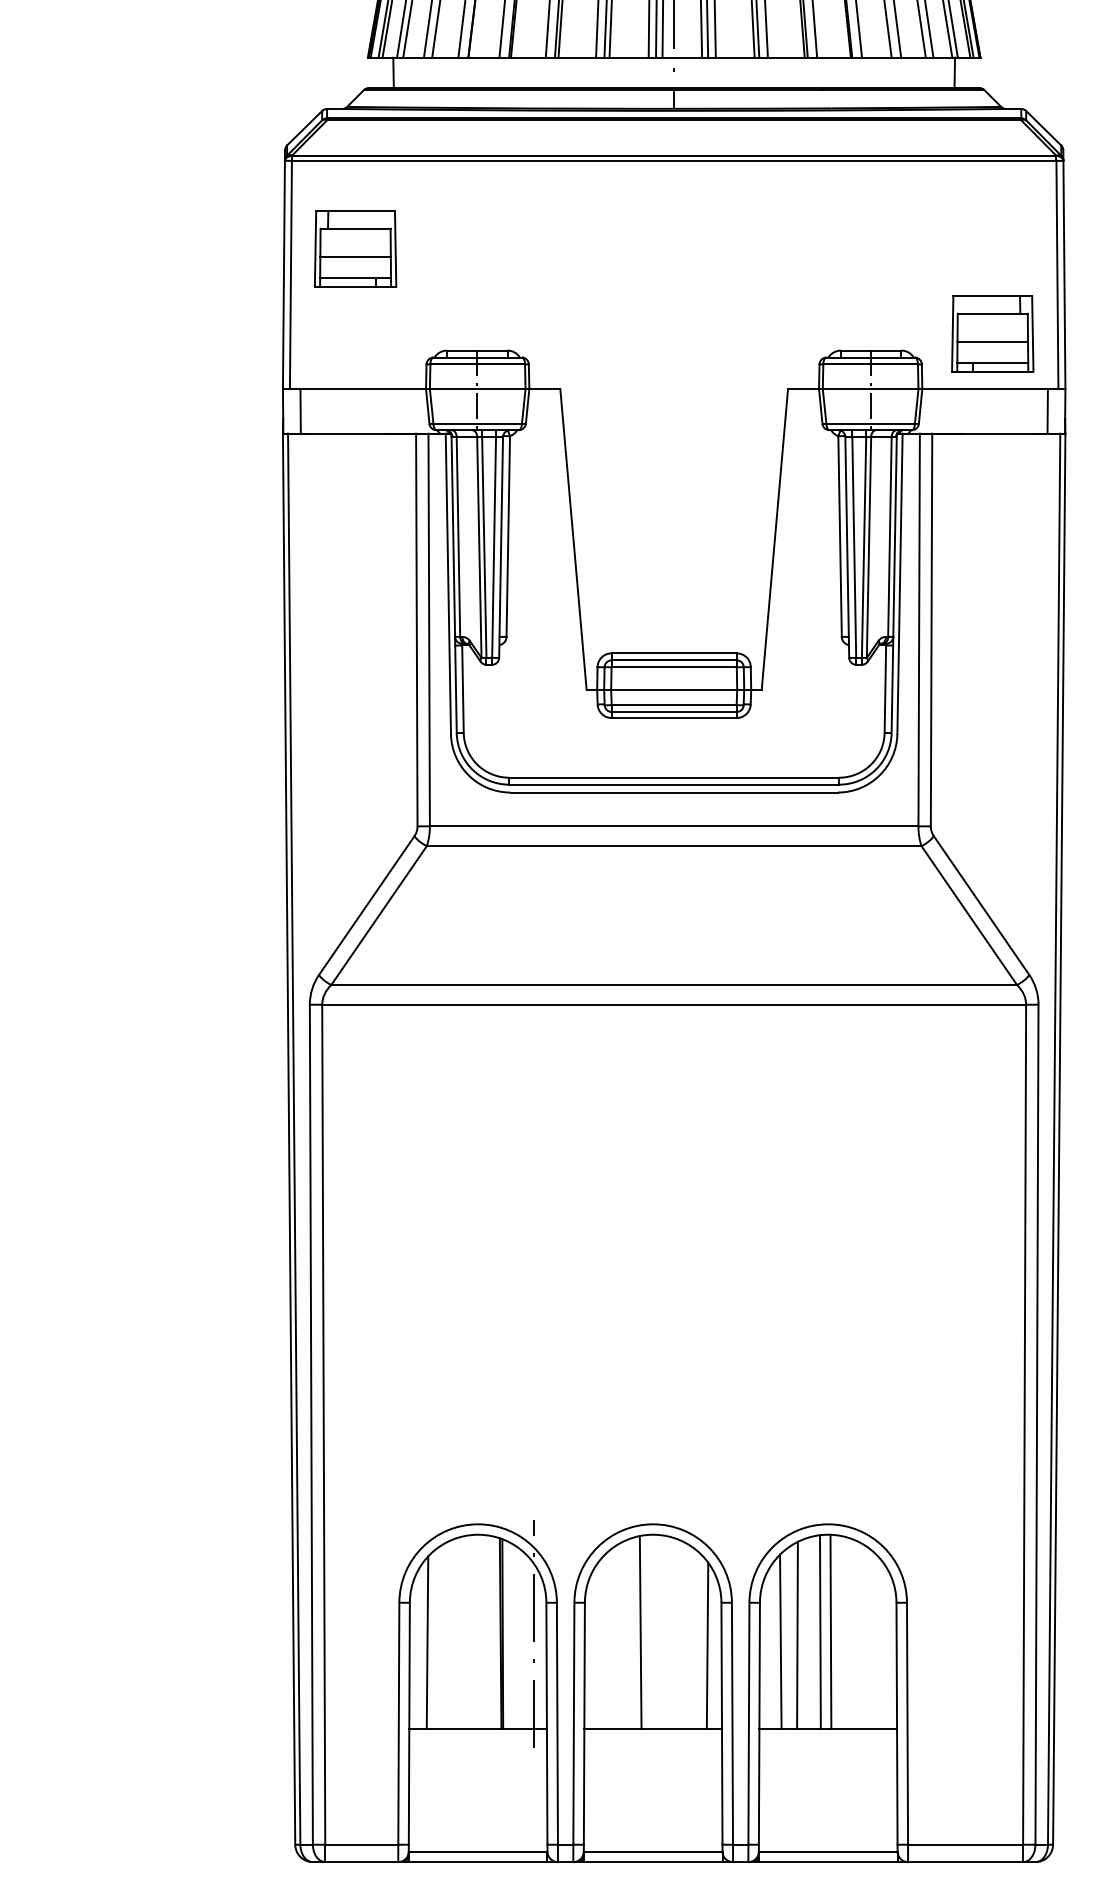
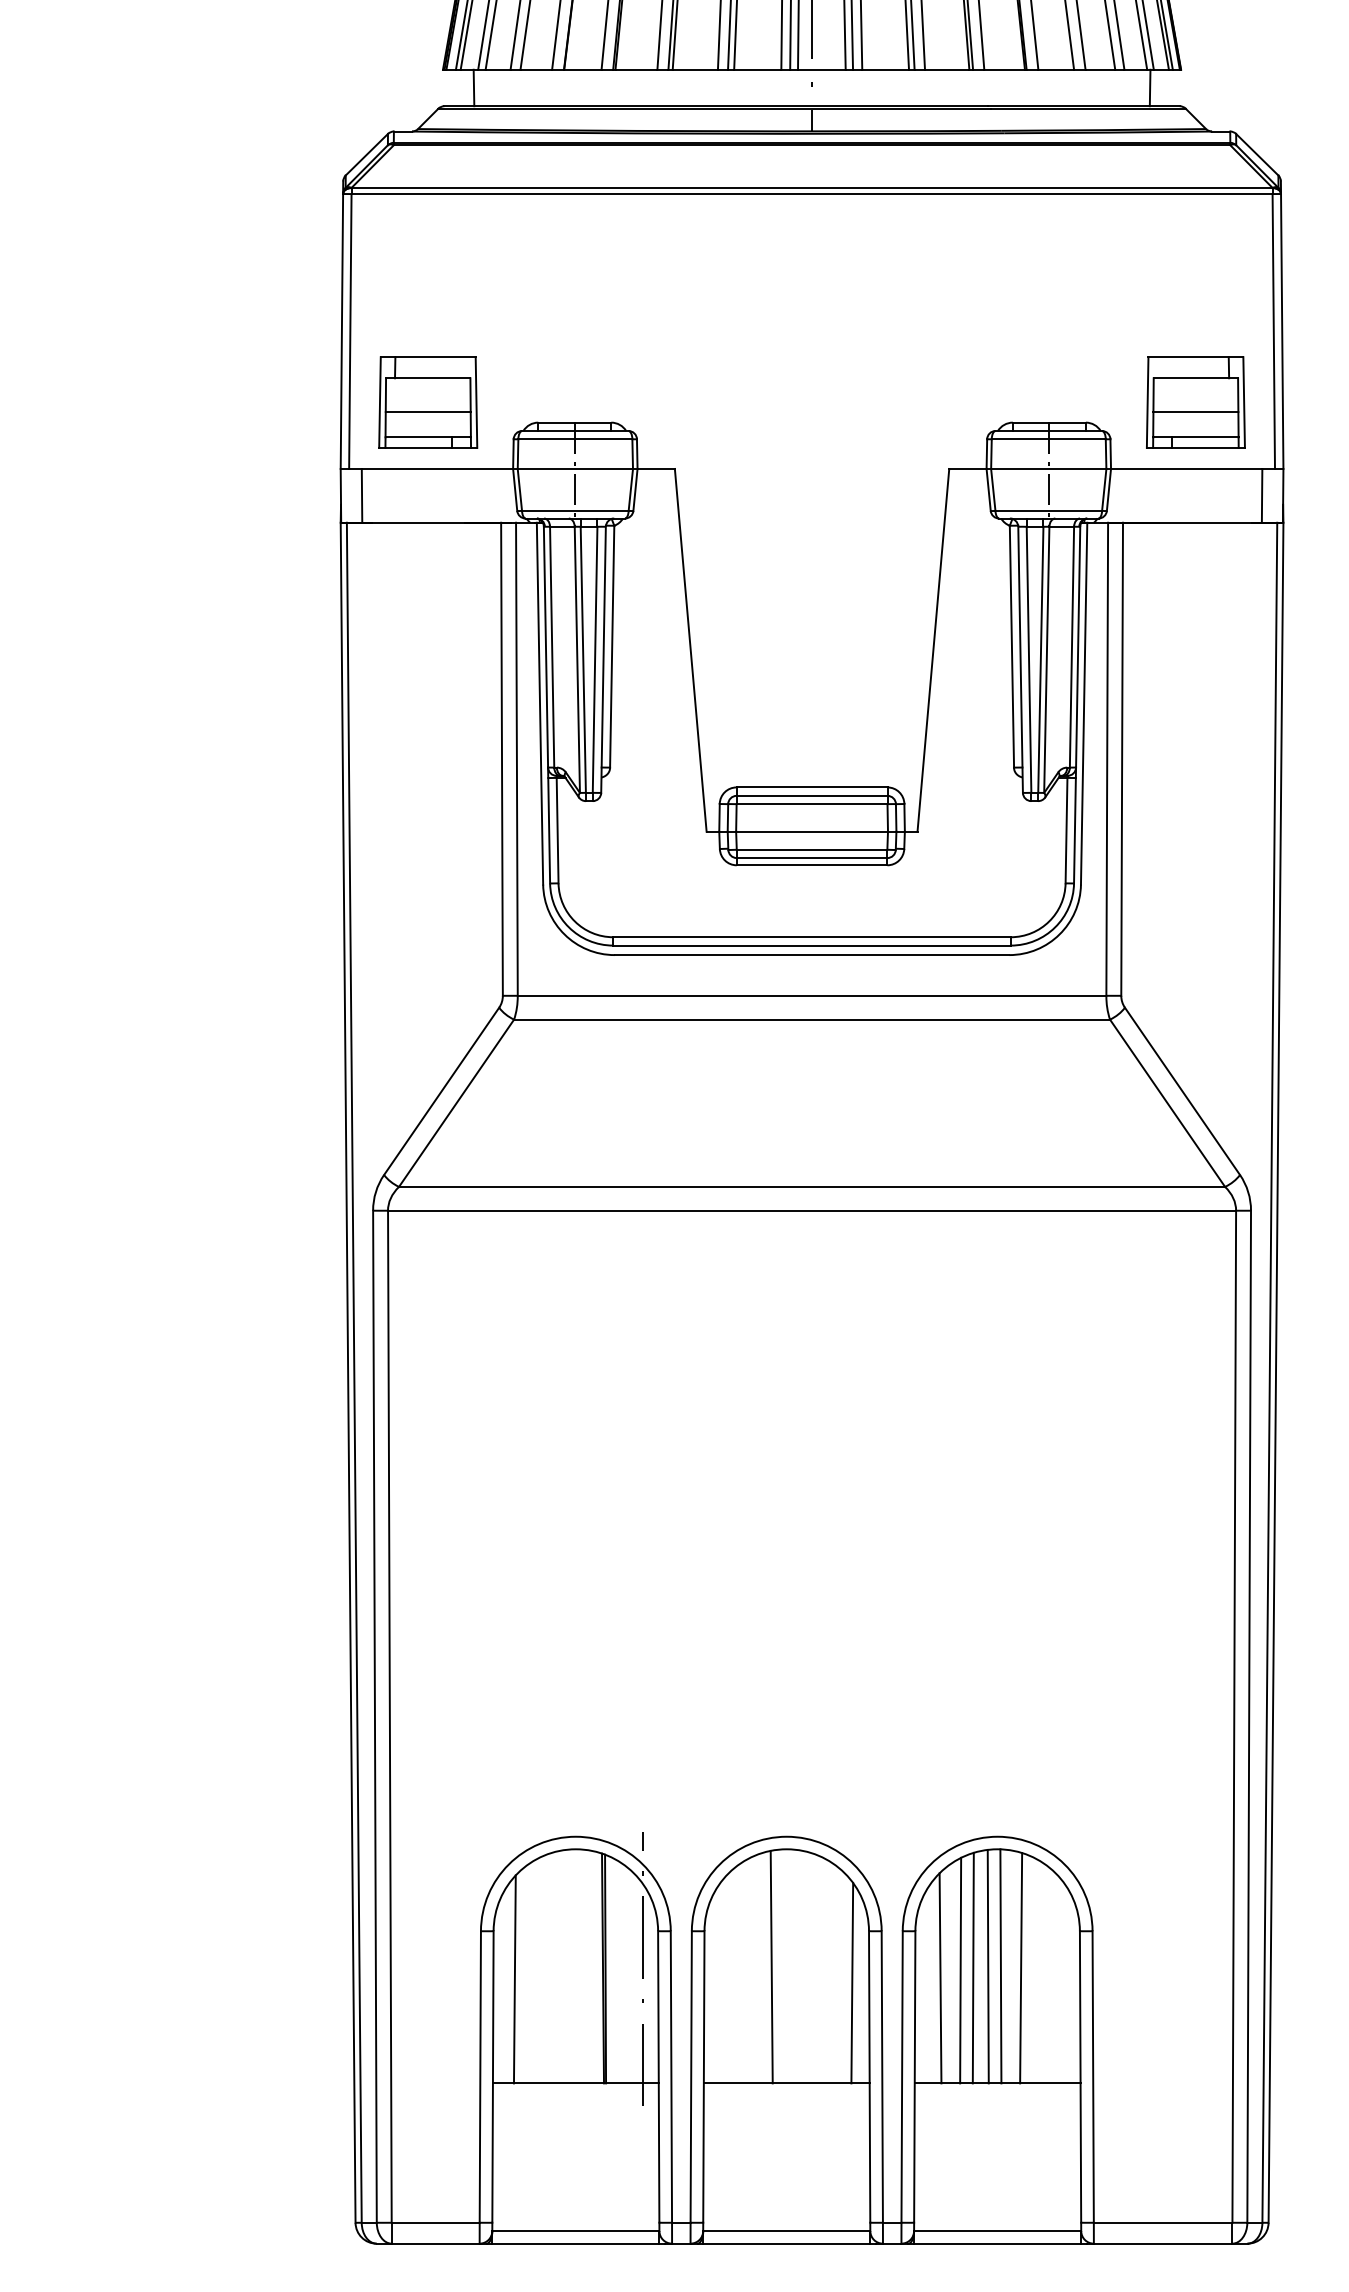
part: (355, 248) -> (428, 402), moved
line: (807, 1633) -> (972, 1968), added
line: (847, 1633) -> (1020, 1968), added

